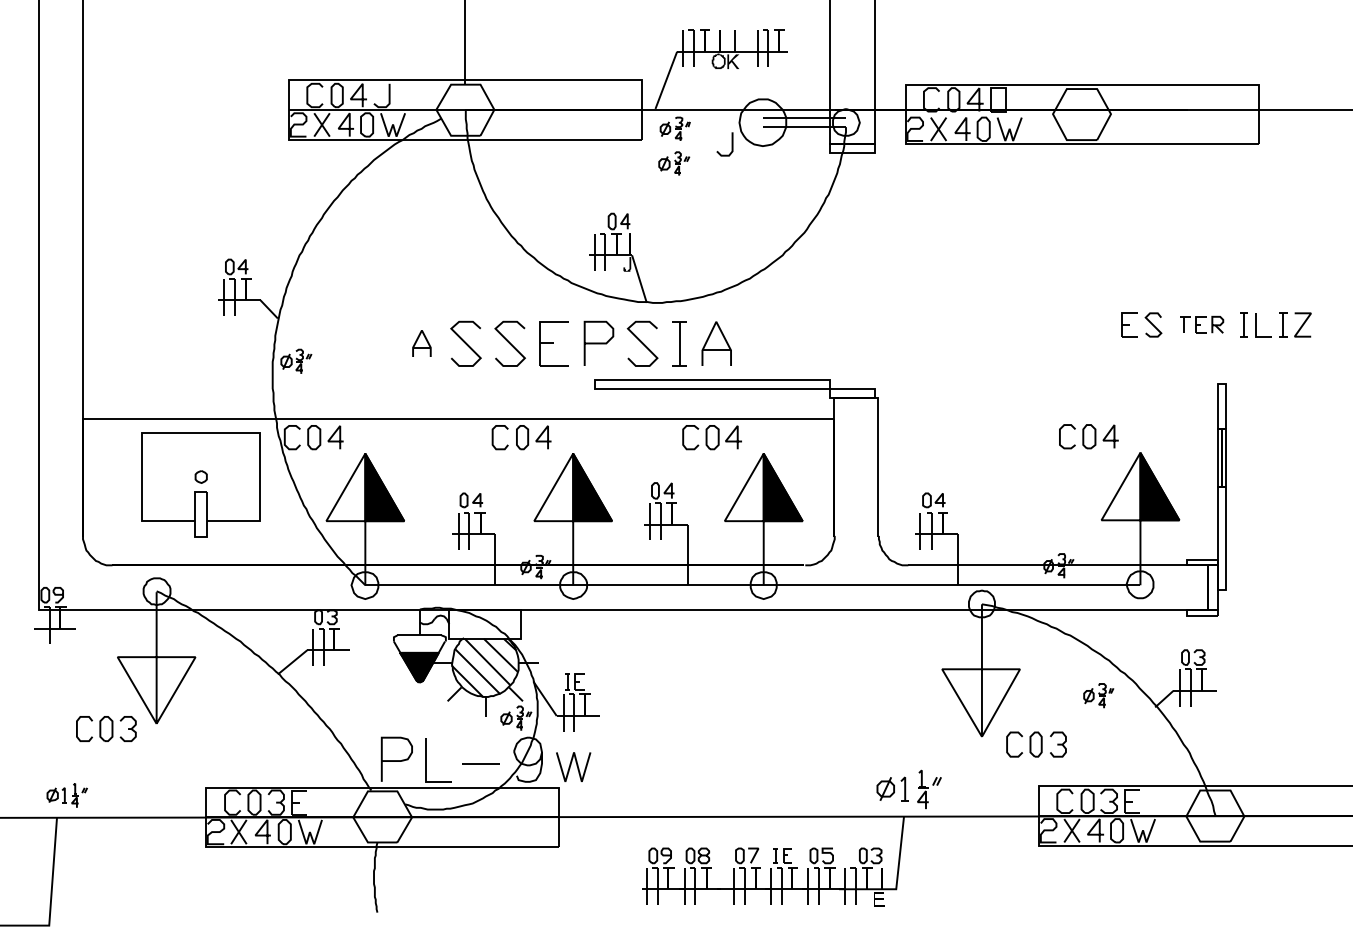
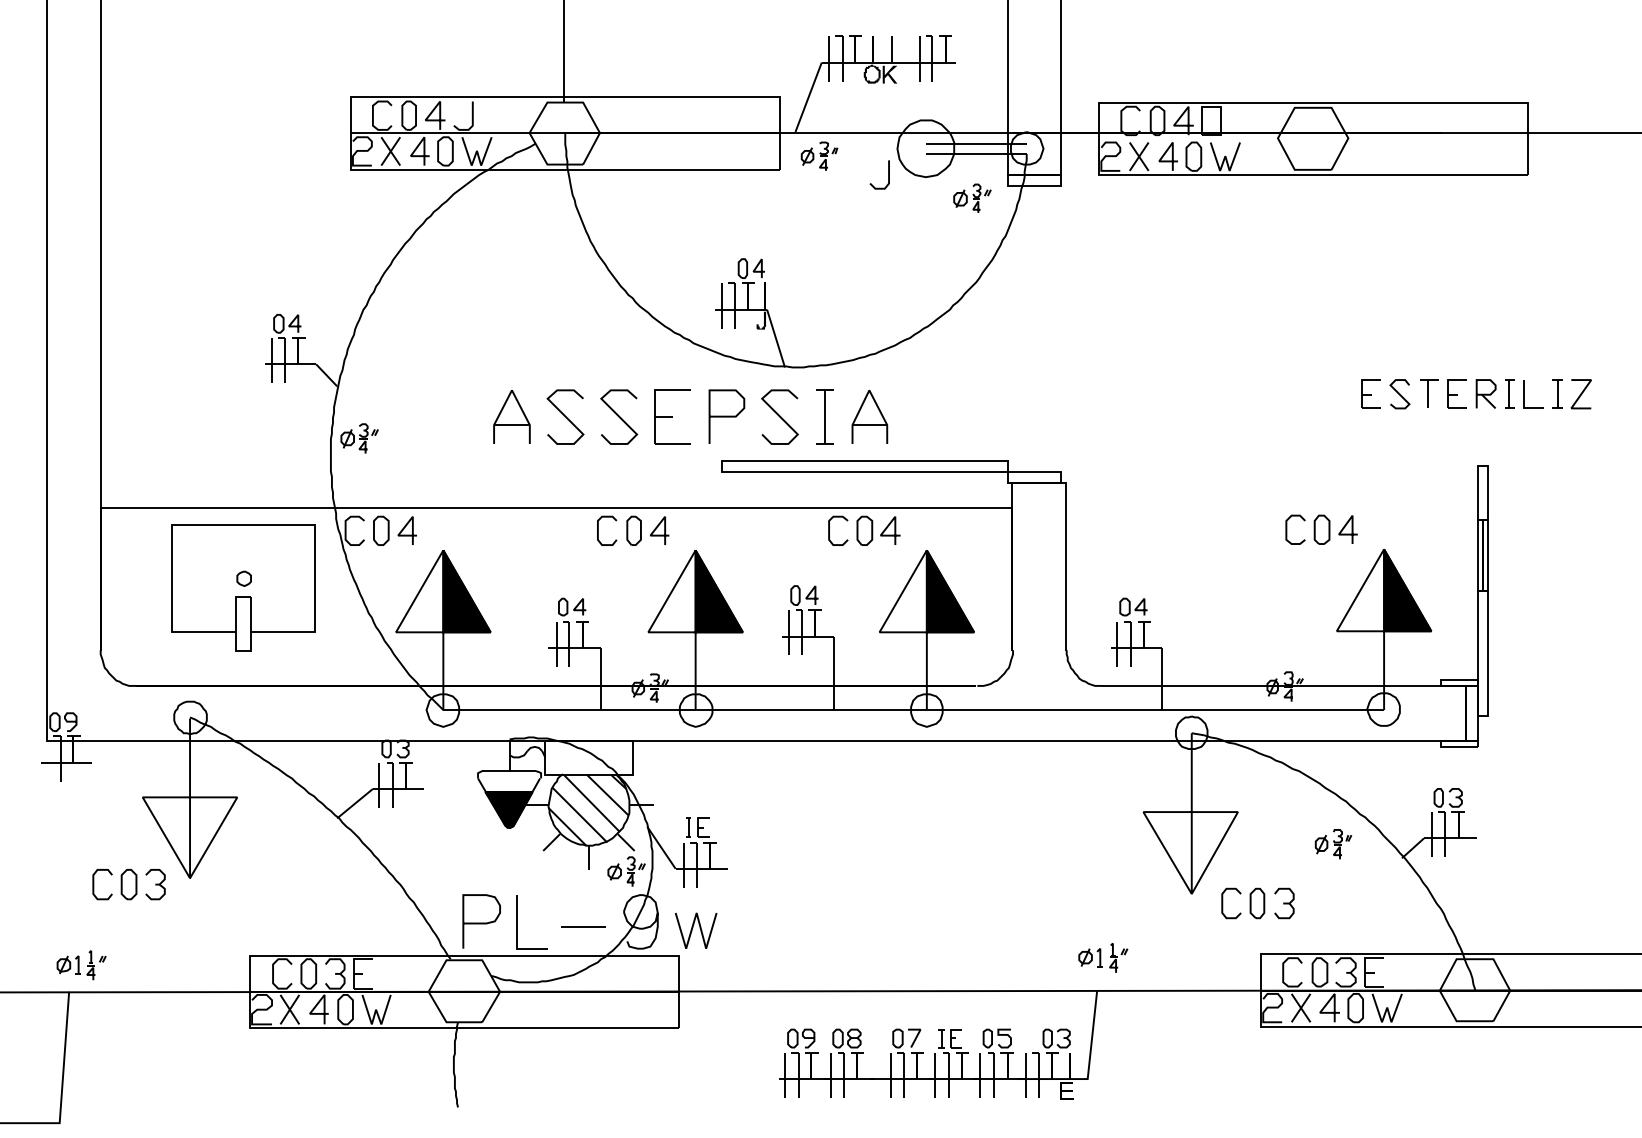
part: (674, 163) -> (972, 198), moved
part: (1201, 324) -> (1458, 393), size x1.43
part: (421, 343) -> (511, 416), size x1.67
part: (908, 789) -> (1102, 957), size x0.62

